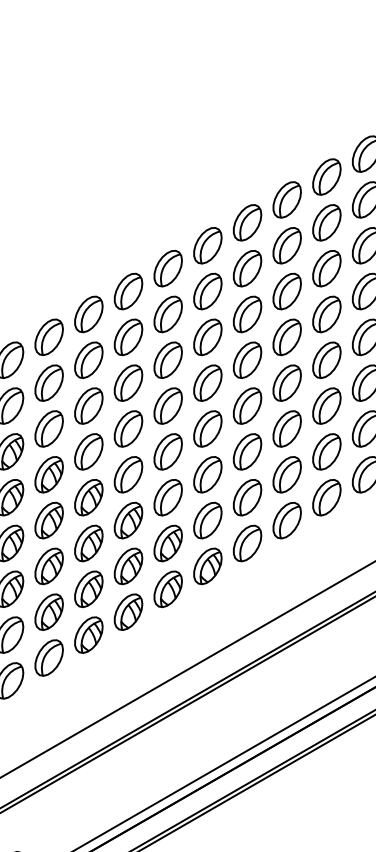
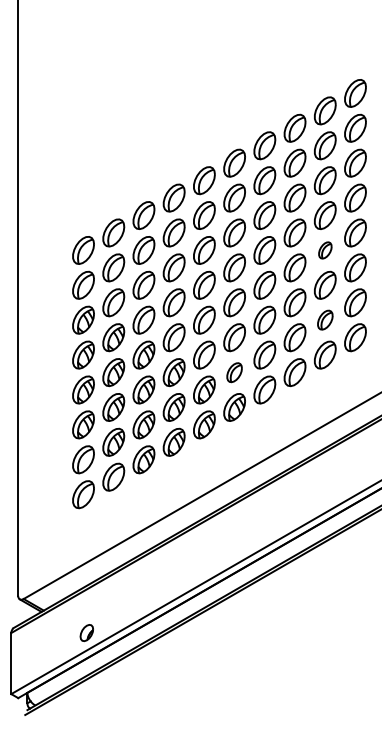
part: (327, 360) -> (325, 250), size x0.6
part: (327, 450) -> (325, 319), size x0.7
part: (207, 520) -> (234, 372), size x0.7

